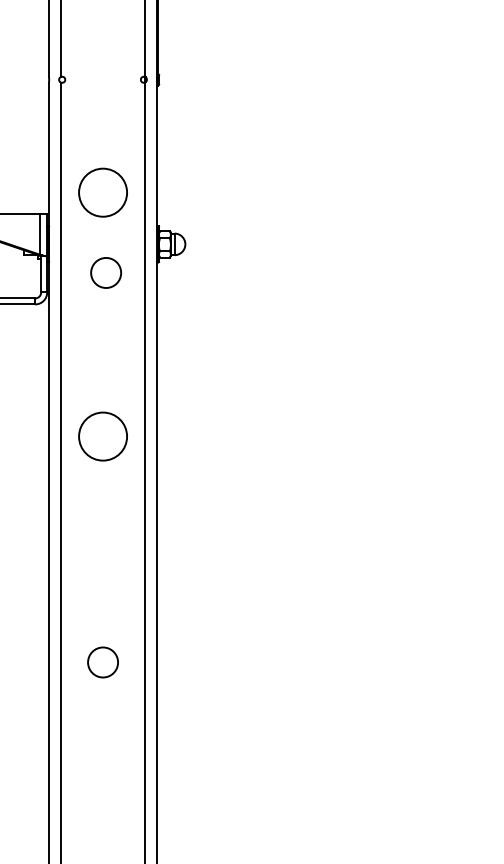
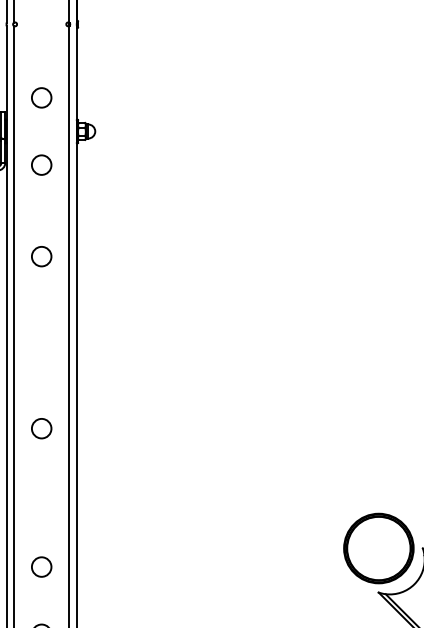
circle: (102, 192) -> (41, 97), size x0.62
circle: (105, 271) -> (41, 164), moved
circle: (102, 436) -> (41, 256), size x0.62
circle: (102, 662) -> (41, 428), moved

